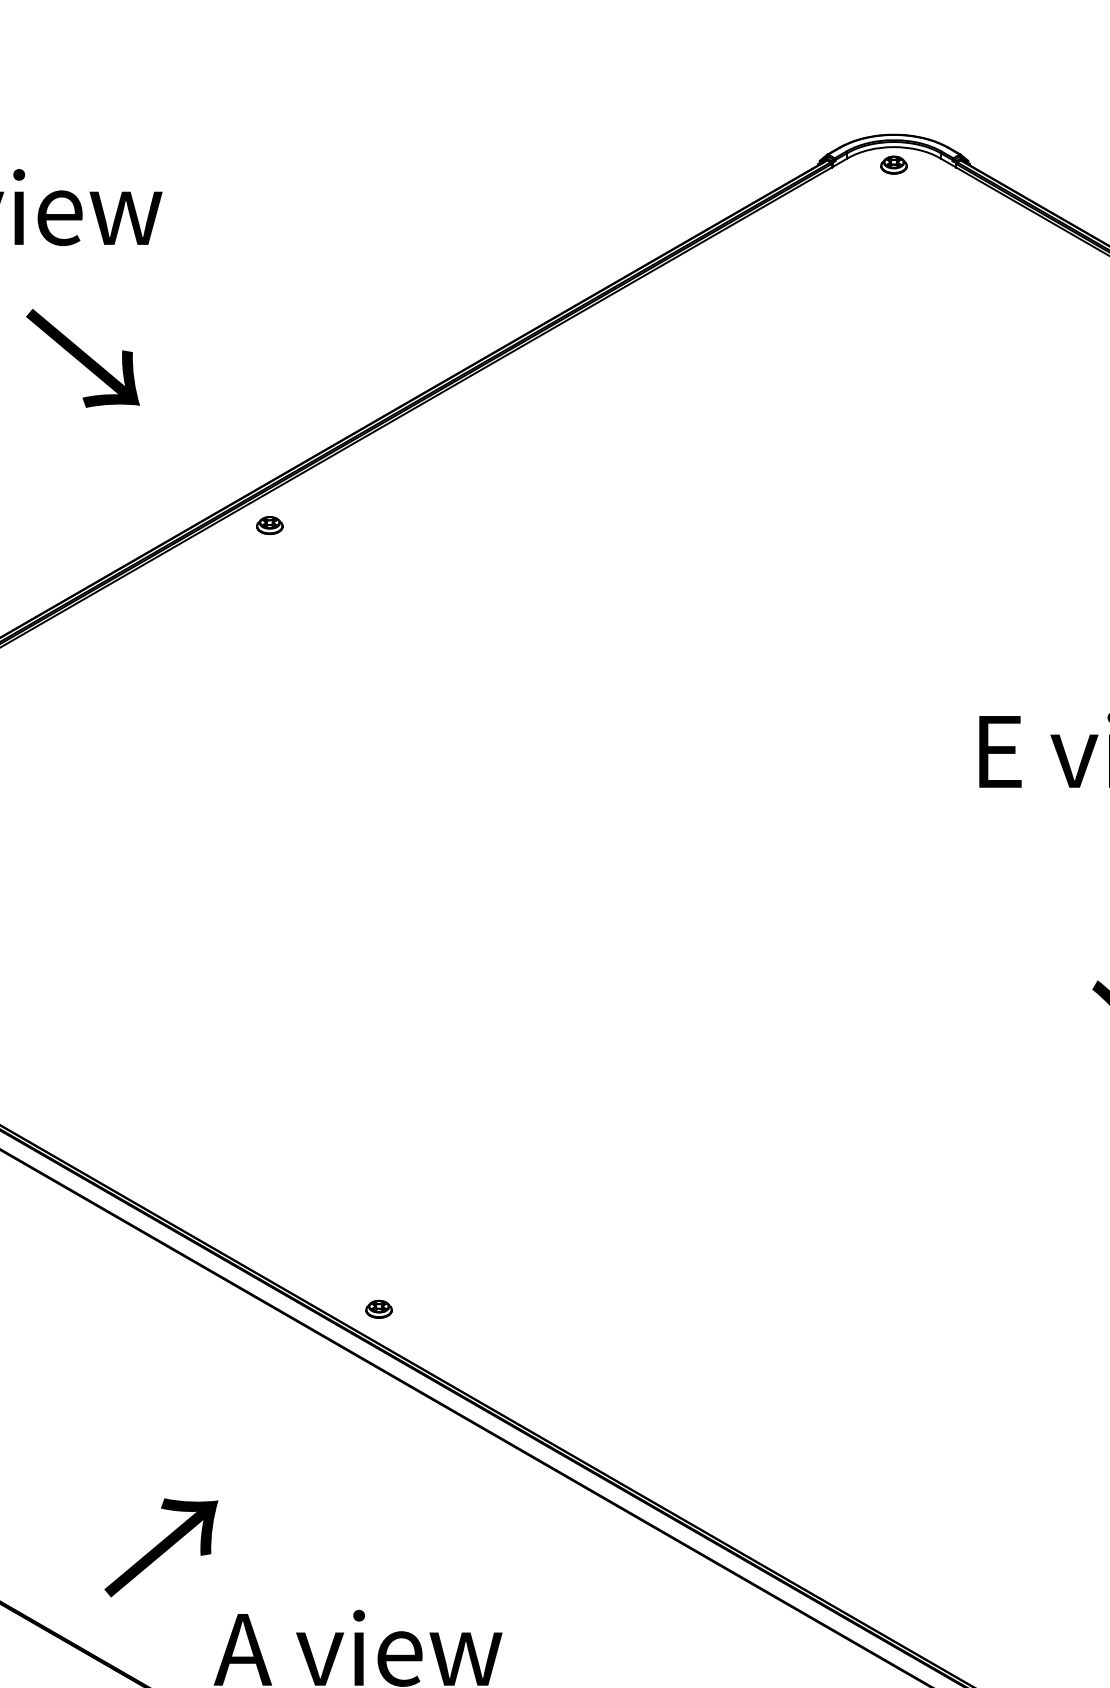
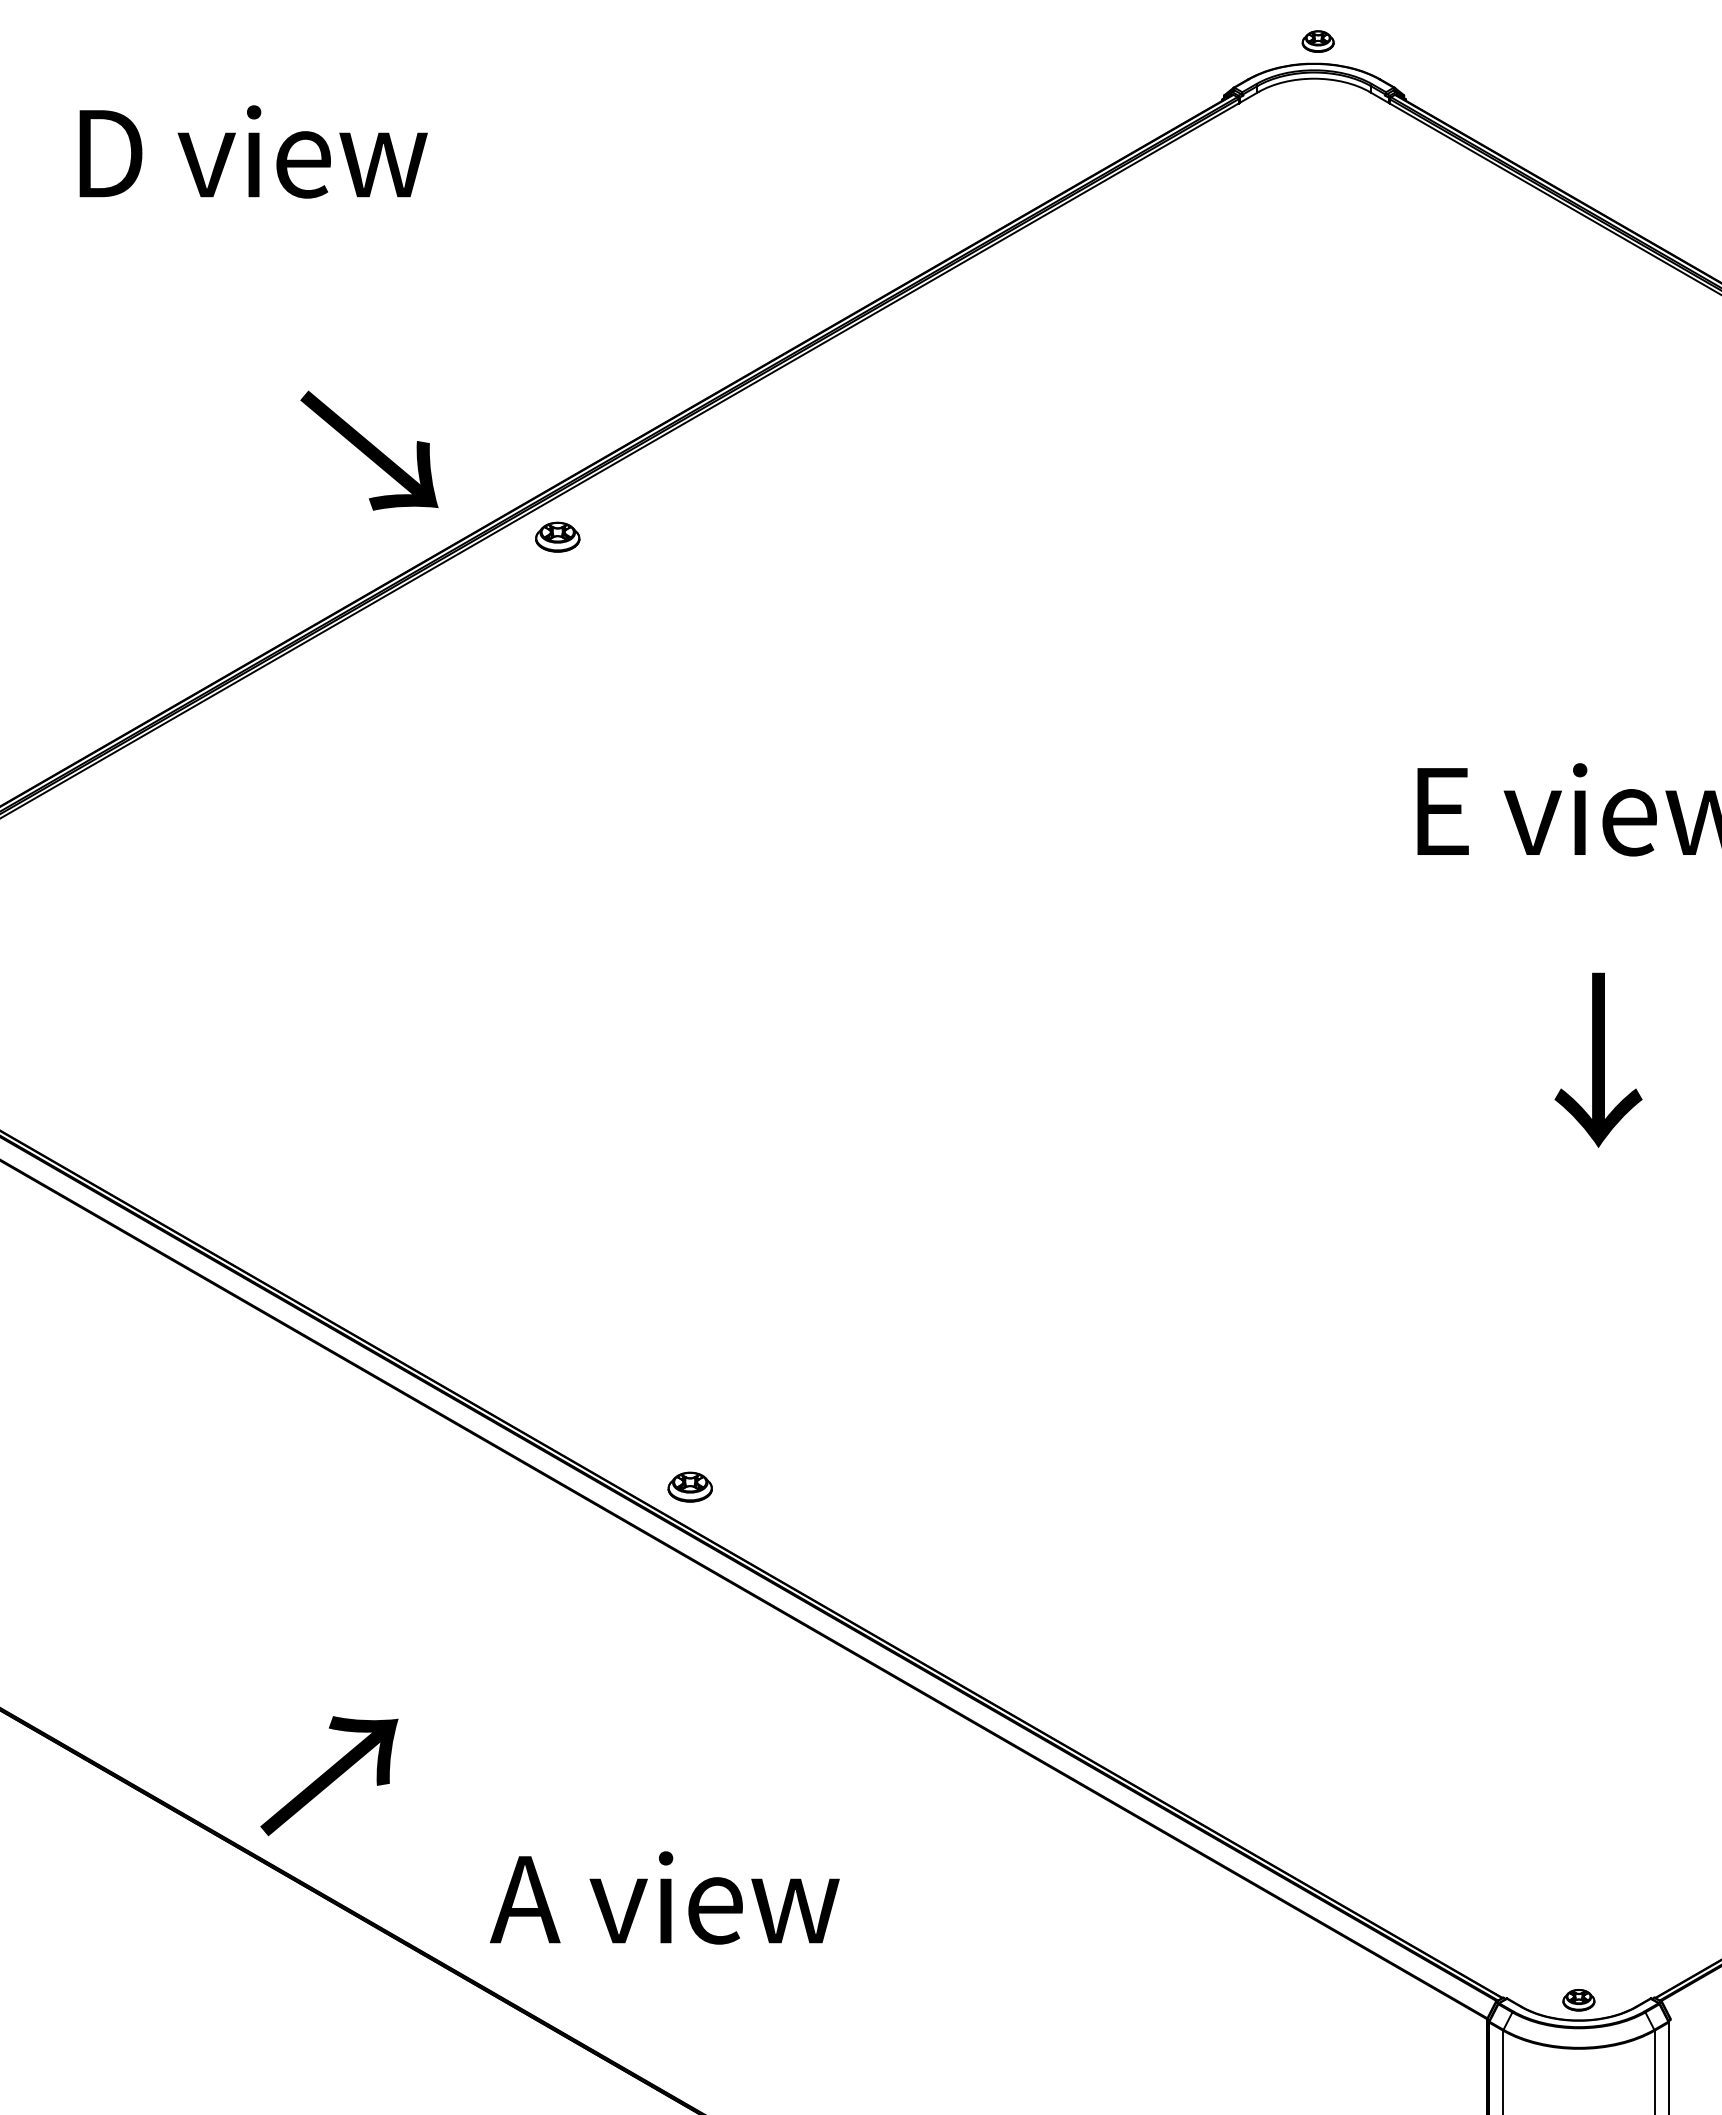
part: (893, 165) -> (1317, 41), moved
text: (83, 358) -> (369, 450), moved
part: (269, 525) -> (557, 537), size x1.4
part: (378, 1308) -> (689, 1486), size x1.4
text: (161, 1548) -> (329, 1776), moved

